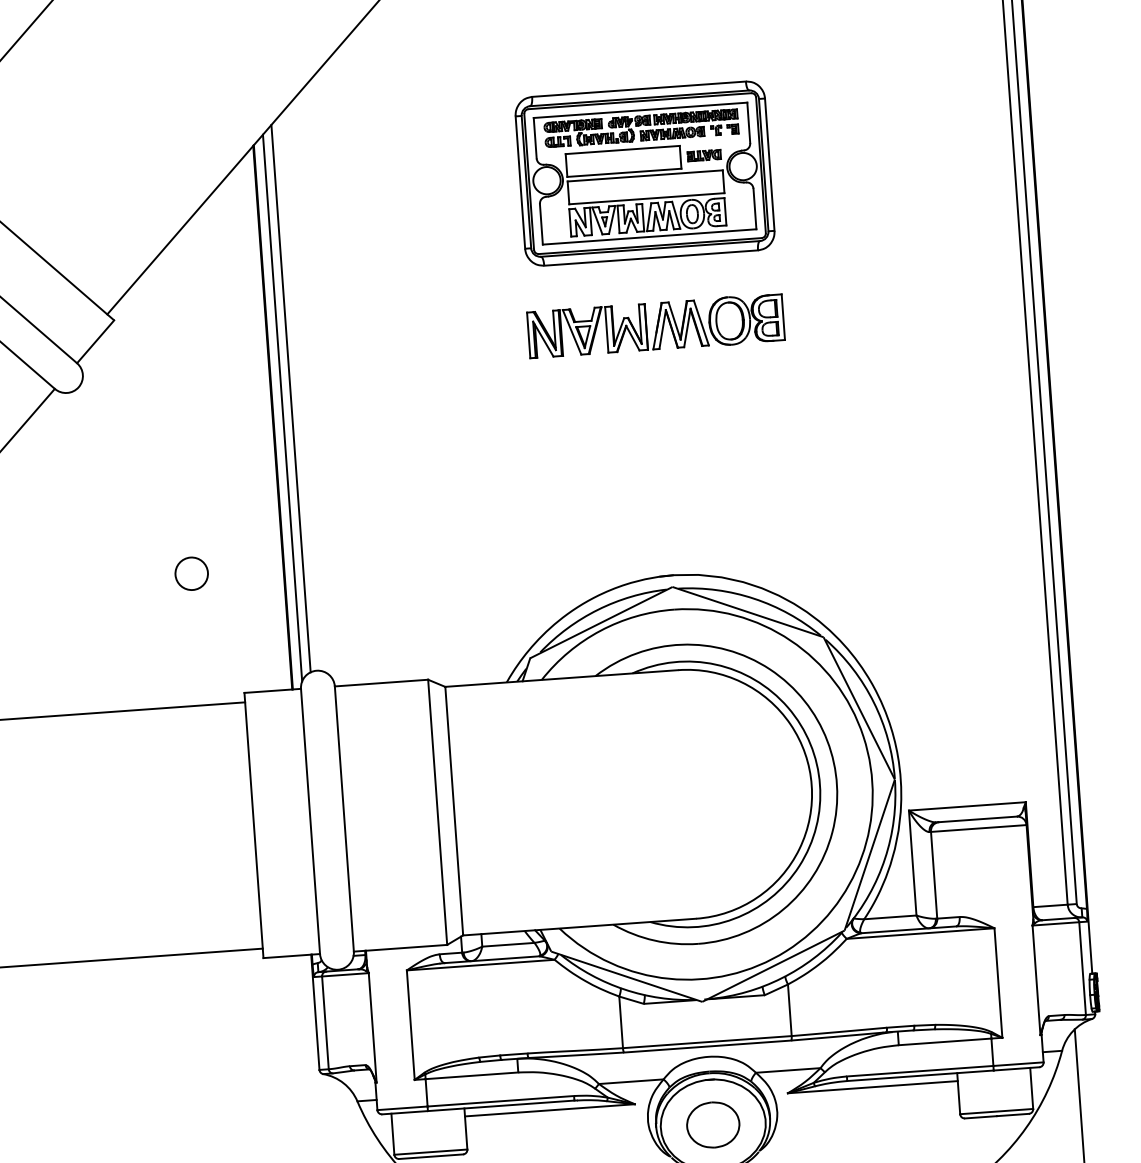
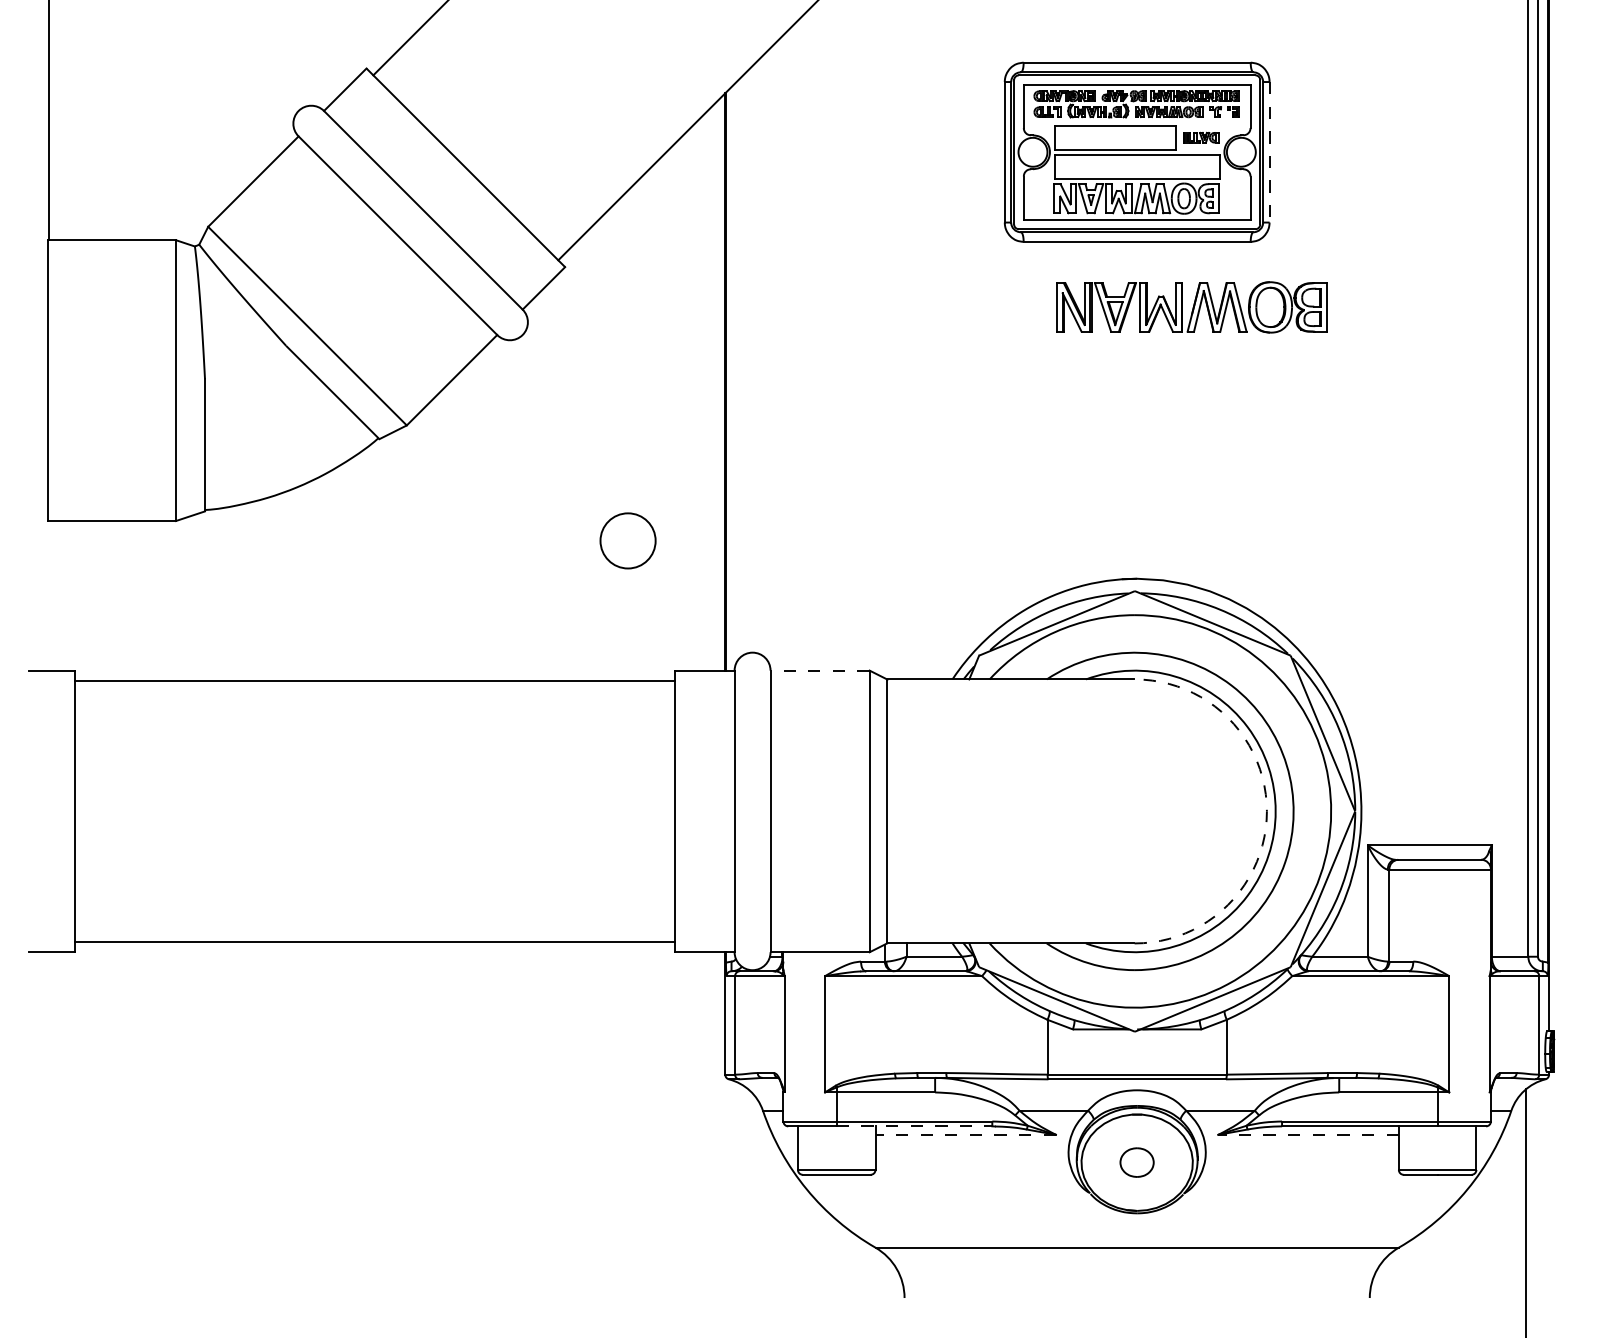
line: (769, 164) -> (1269, 152), solid -> dashed
part: (655, 326) -> (1191, 307), moved
line: (291, 397) -> (746, 362), removed
line: (282, 408) -> (736, 372), removed
circle: (191, 573) -> (627, 540), size x1.6
line: (381, 682) -> (820, 670), solid -> dashed
arc: (811, 785) -> (1266, 811), solid -> dashed
line: (872, 1086) -> (1308, 1134), solid -> dashed
line: (501, 1105) -> (914, 1126), solid -> dashed
line: (549, 1110) -> (965, 1134), solid -> dashed
part: (712, 1124) -> (1136, 1162), size x0.6

